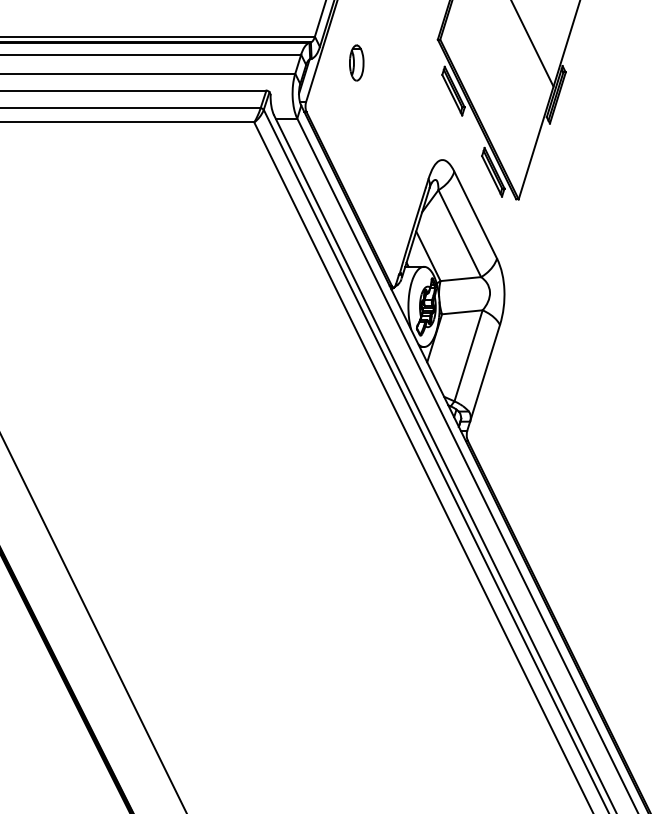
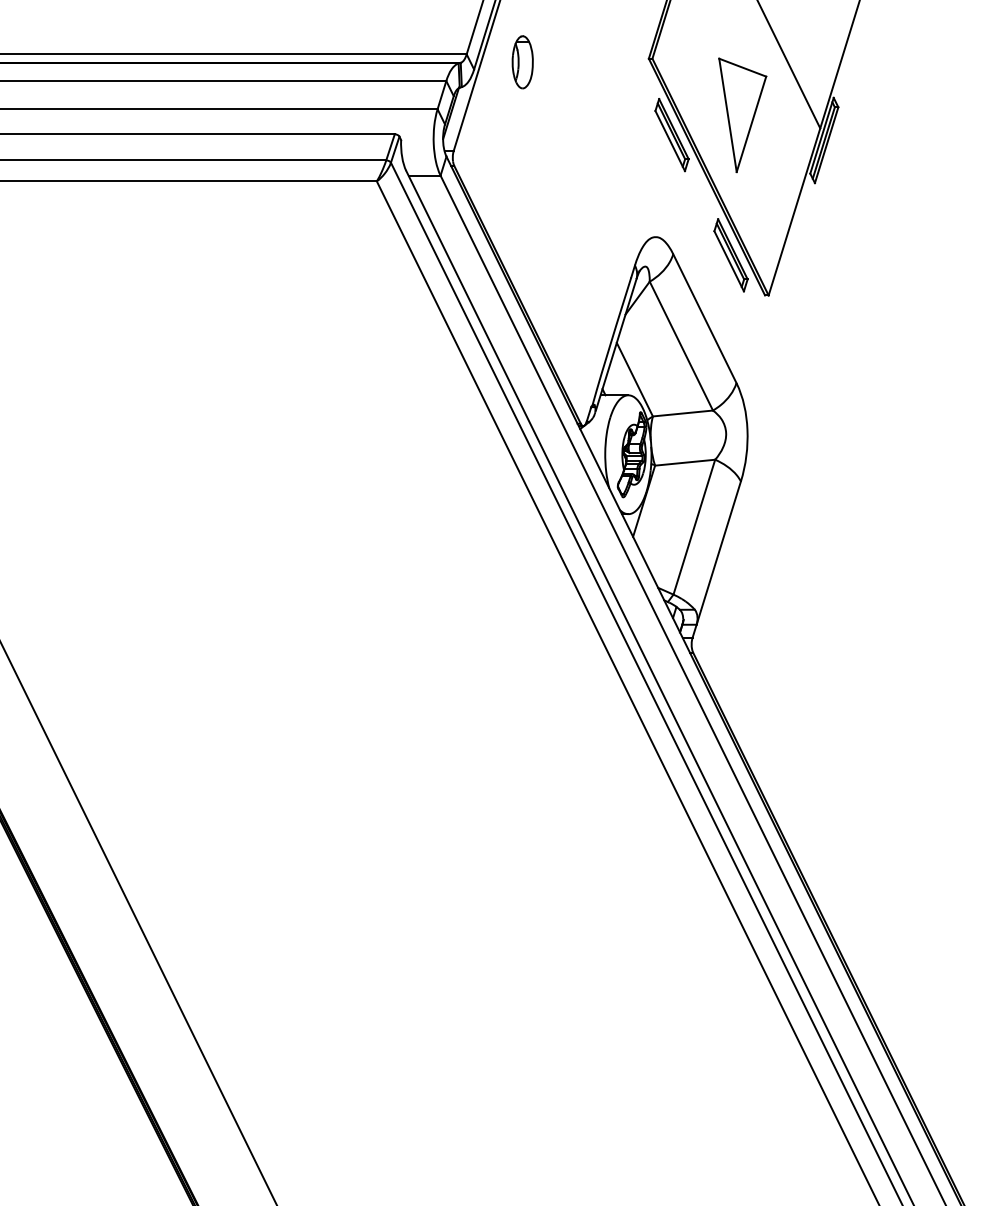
part: (356, 62) -> (522, 61), moved
part: (501, 77) -> (743, 114), added

